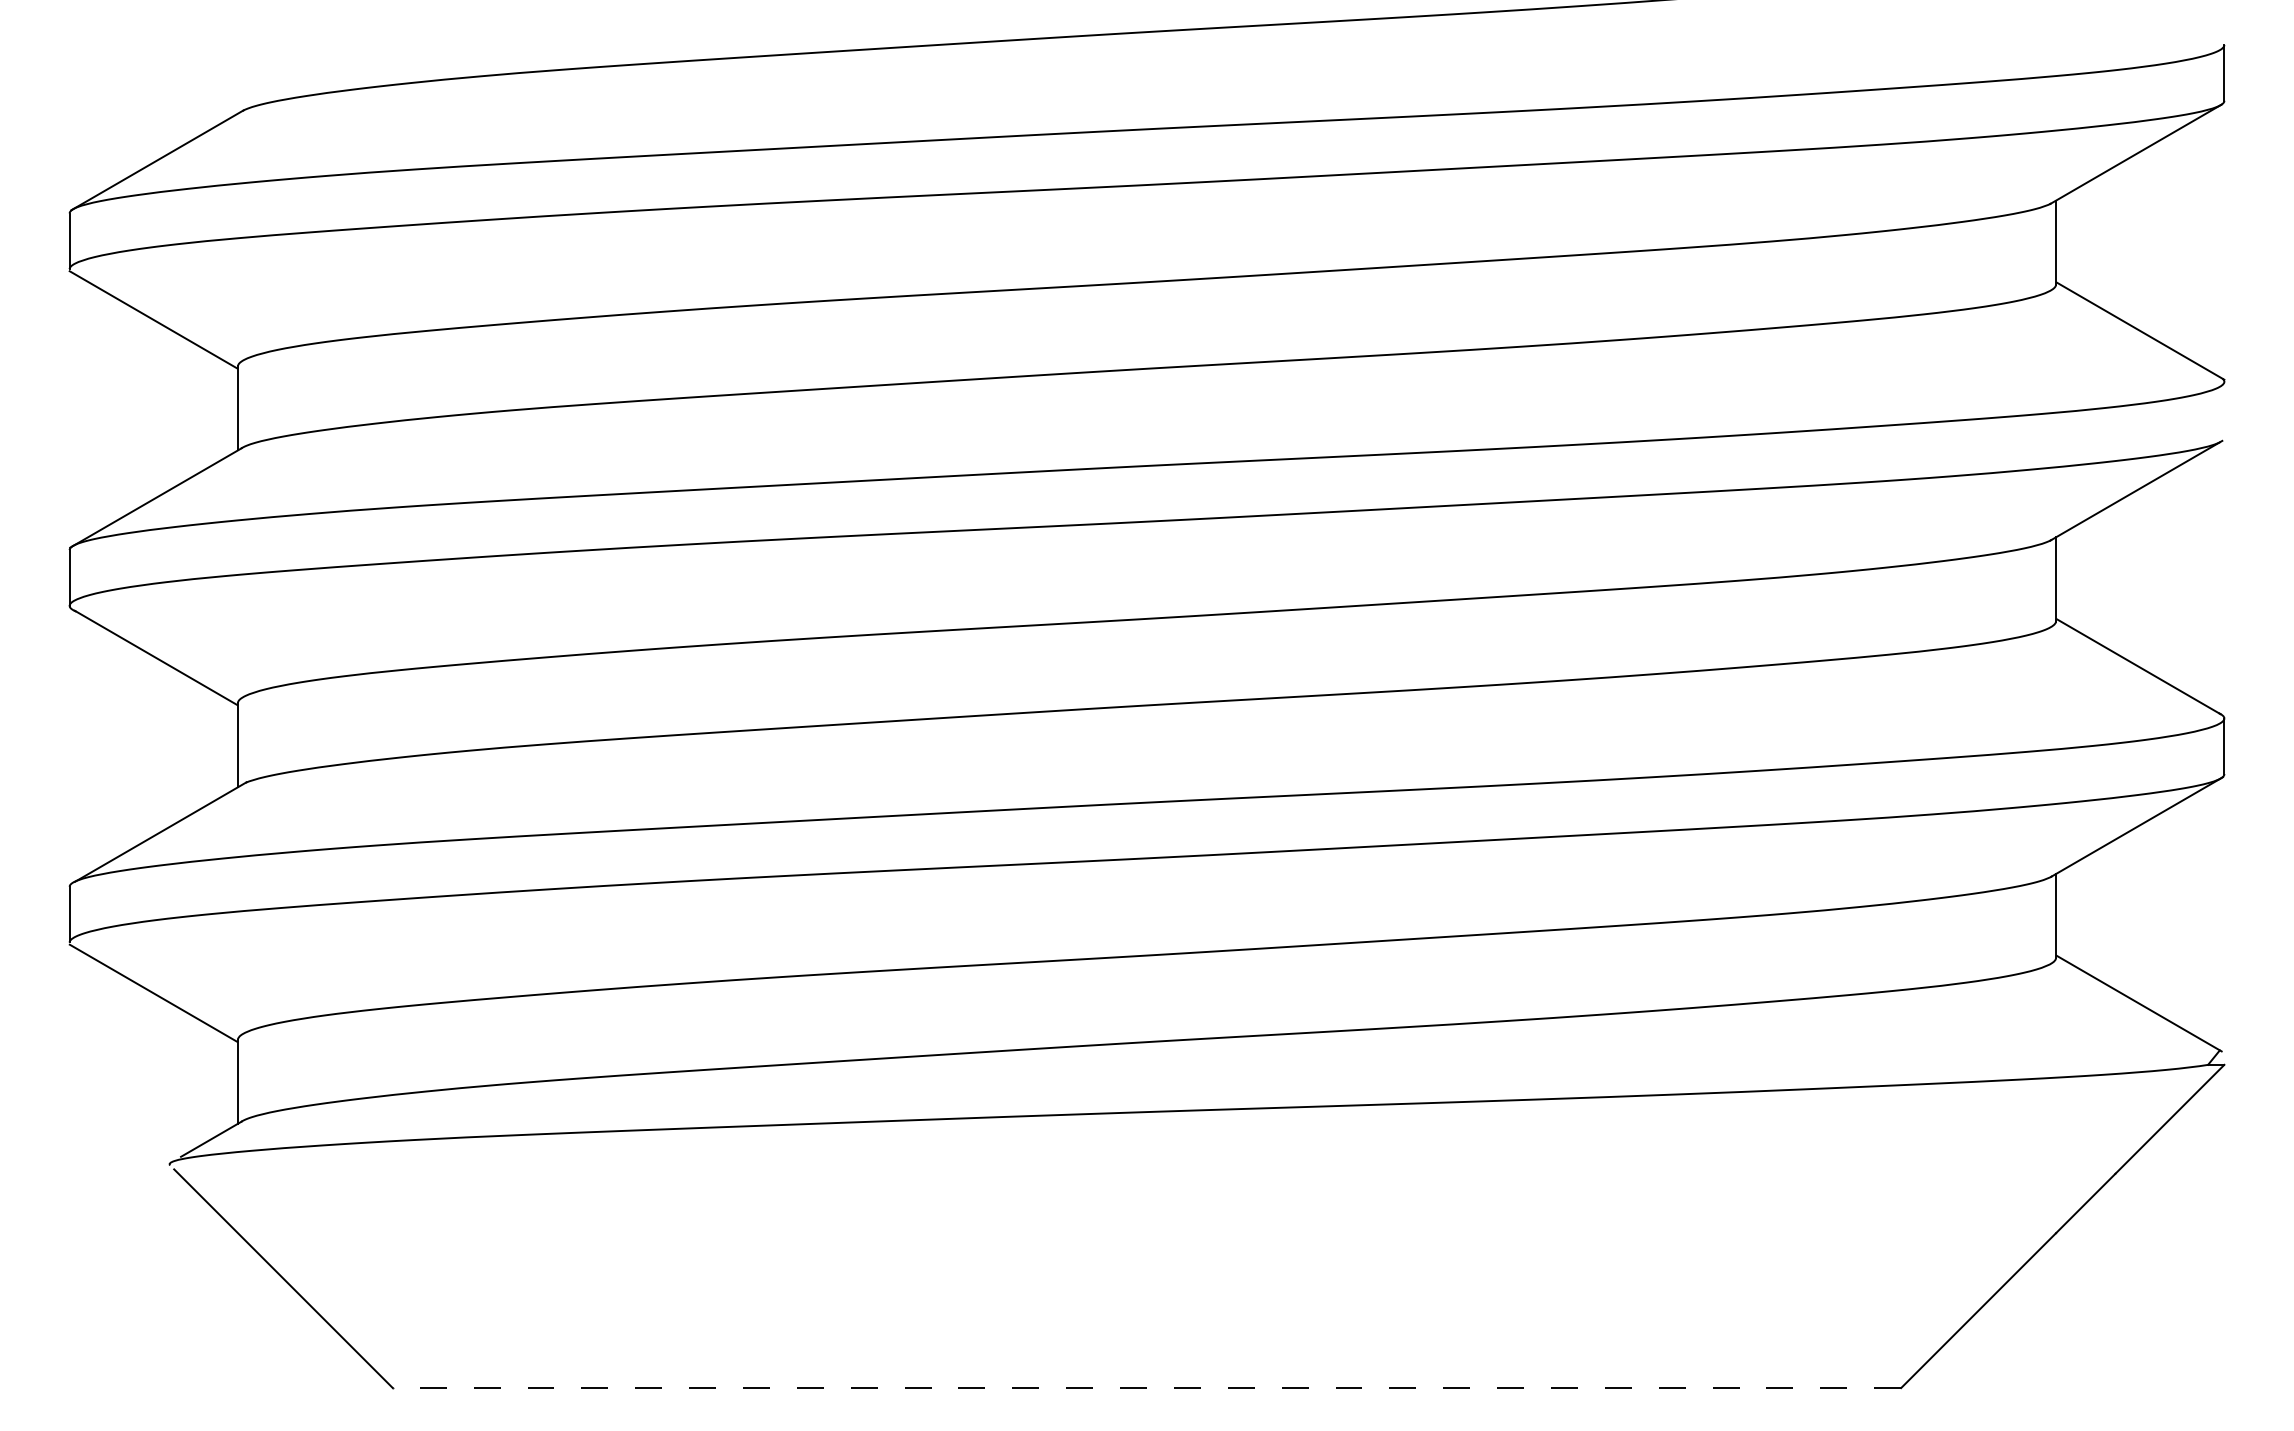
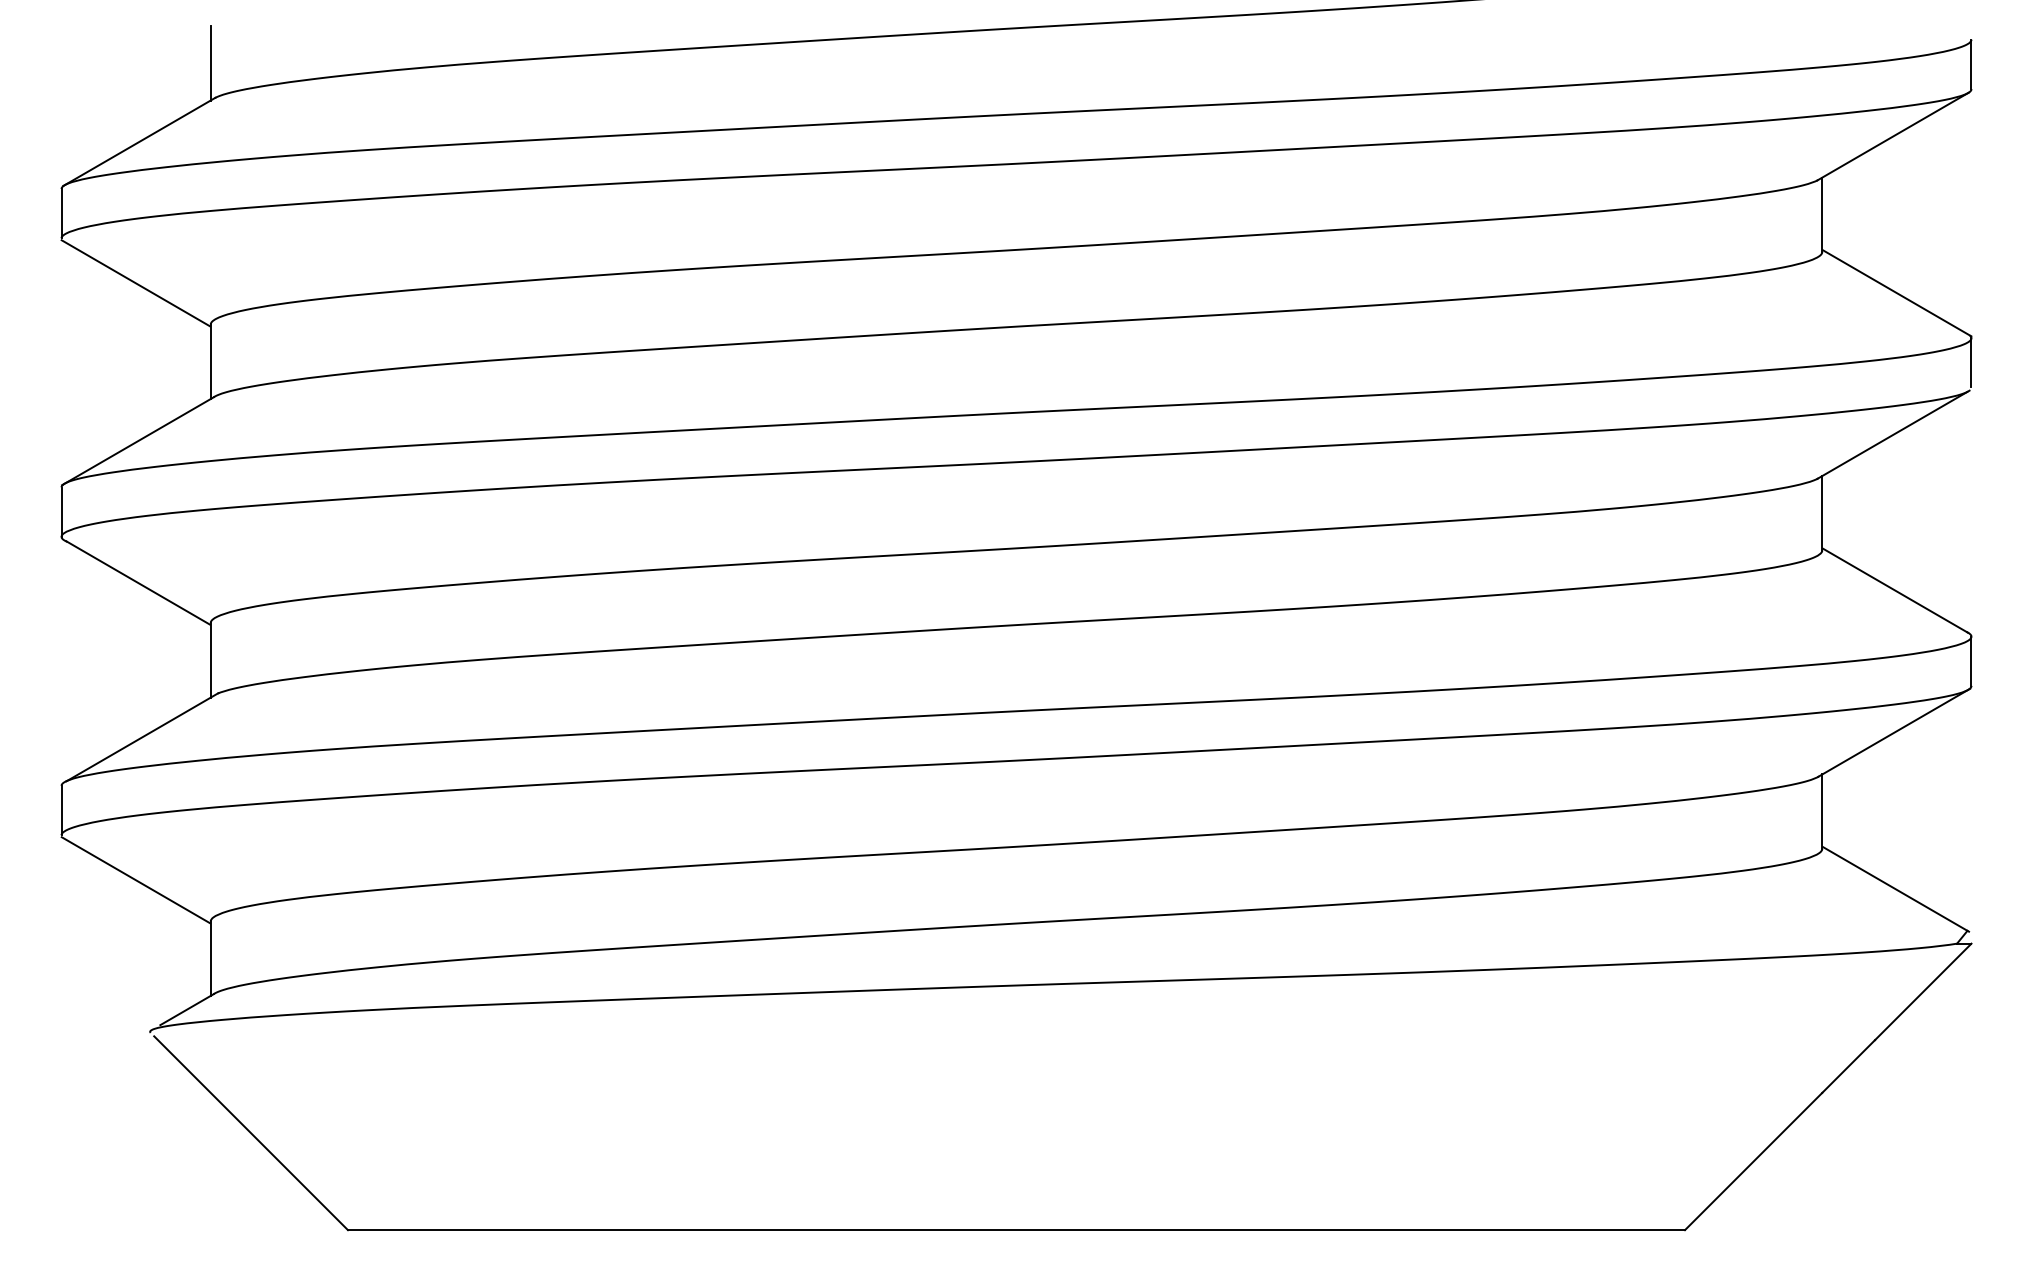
line: (237, 71) -> (210, 63), added
line: (2224, 409) -> (1971, 362), added
line: (1146, 1388) -> (1016, 1230), dashed -> solid

